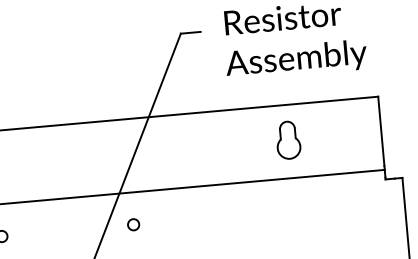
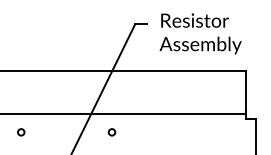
part: (287, 140) -> (191, 91), removed
circle: (132, 225) -> (111, 132), moved

